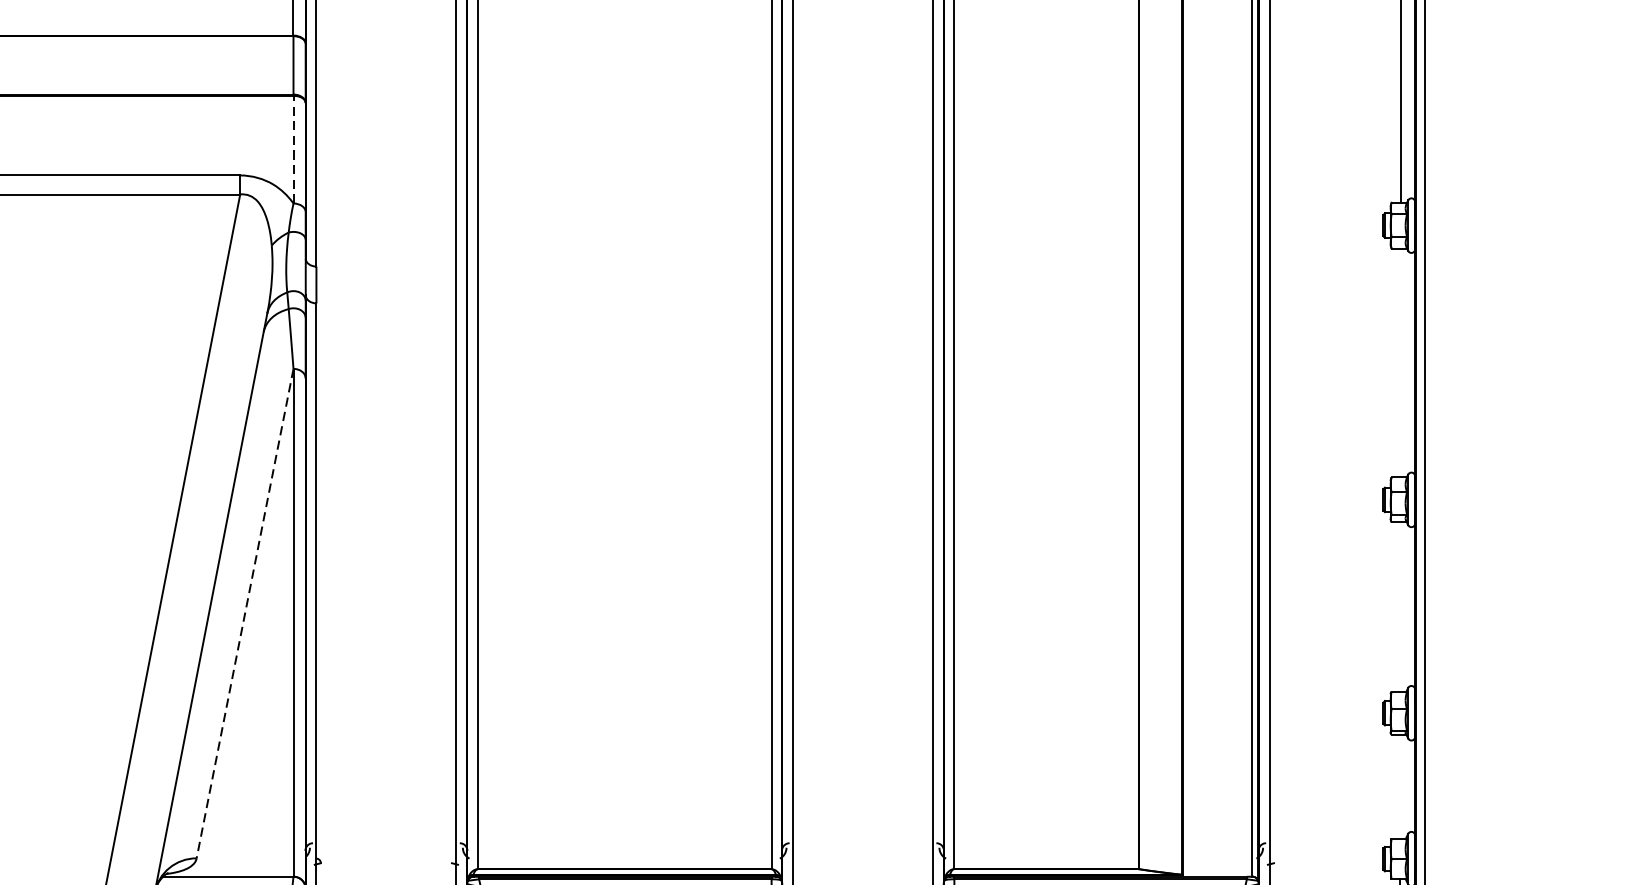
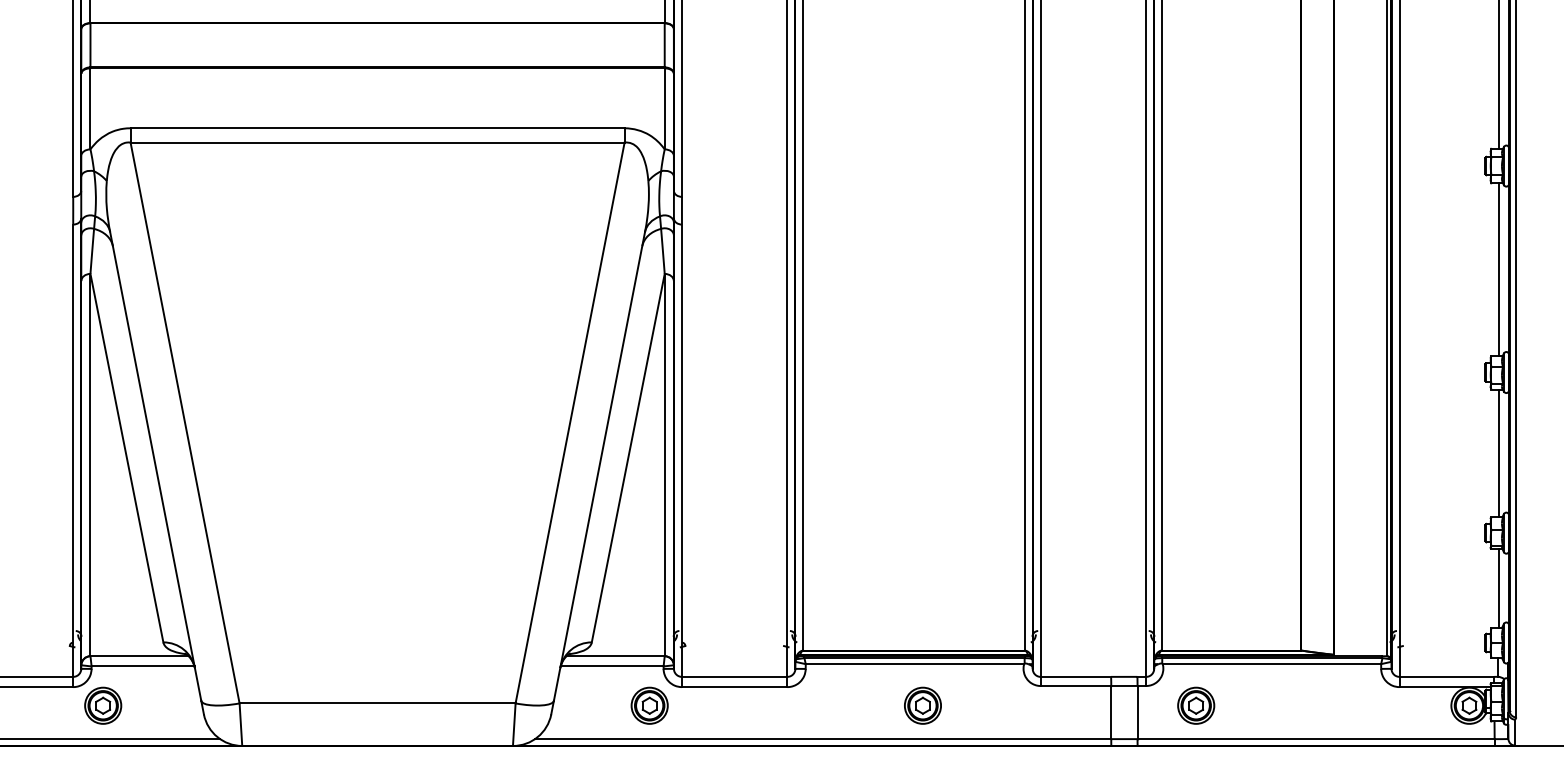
line: (293, 149) -> (664, 108), dashed -> solid
line: (1401, 363) -> (1498, 269), added
line: (1401, 606) -> (1498, 452), added
line: (245, 614) -> (628, 458), dashed -> solid
line: (1401, 786) -> (1498, 588), added

